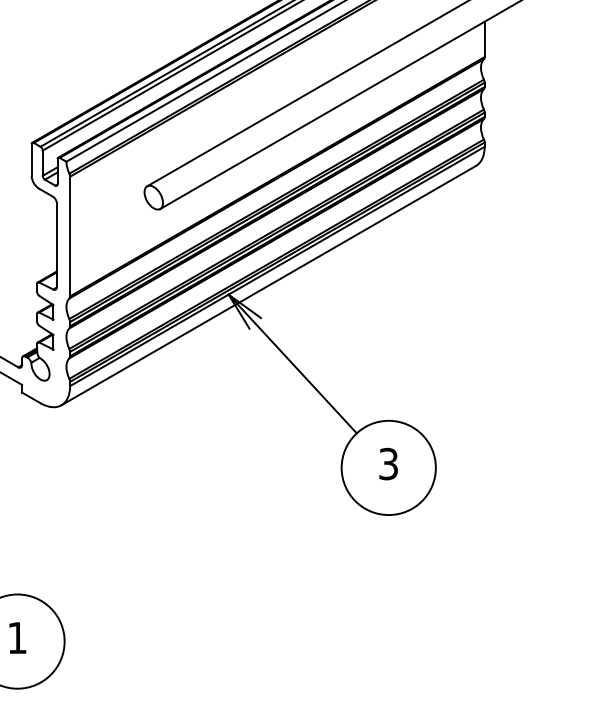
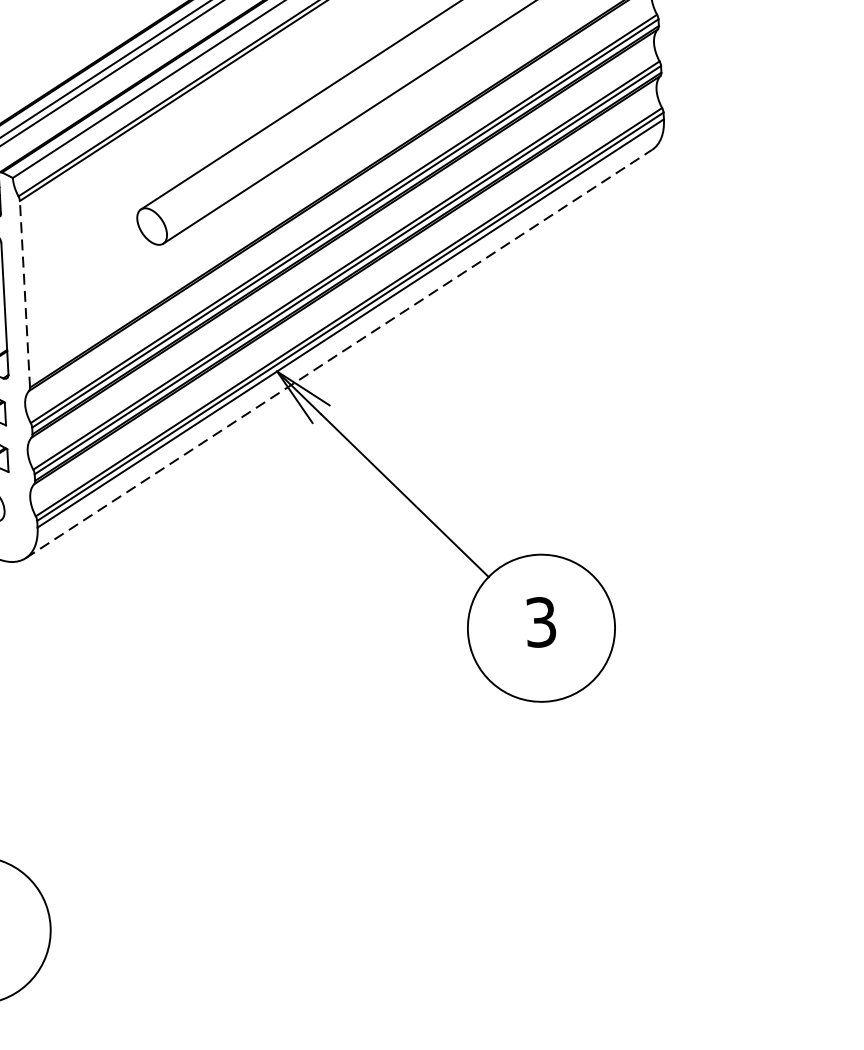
line: (70, 236) -> (25, 294), solid -> dashed
line: (269, 285) -> (340, 353), solid -> dashed

